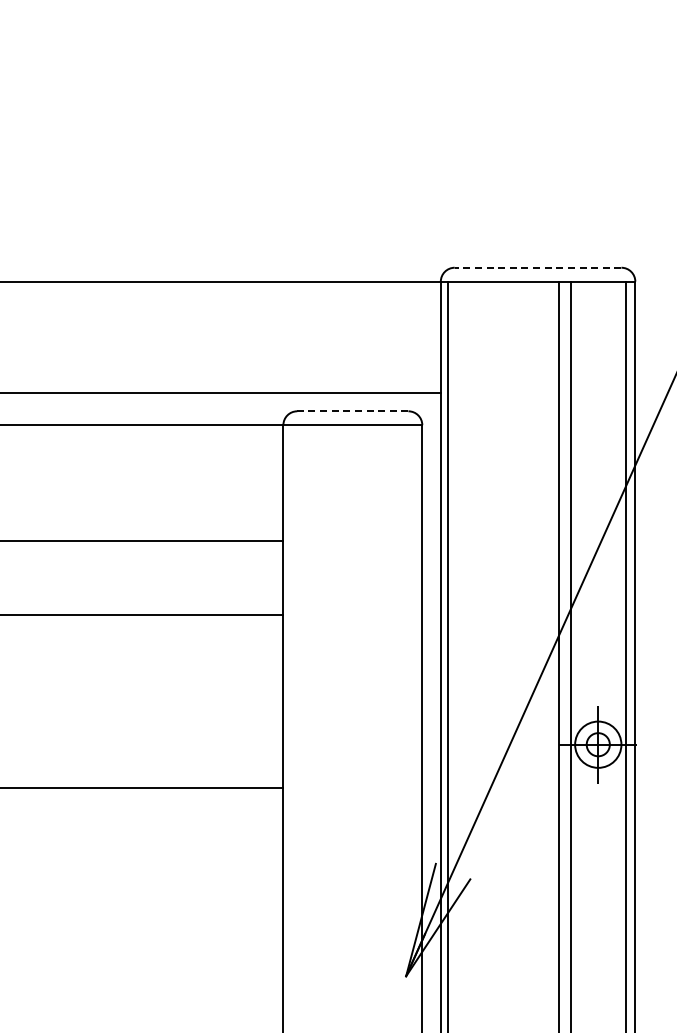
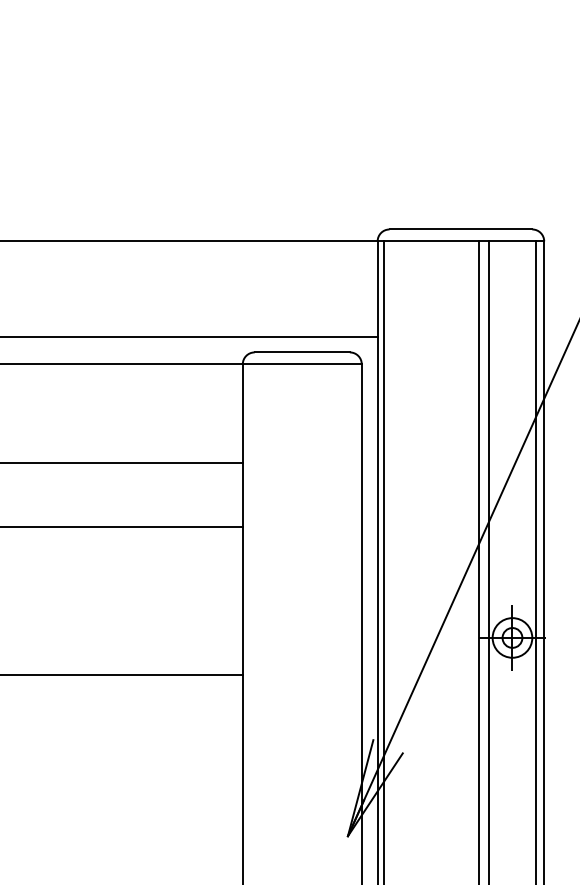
line: (537, 267) -> (460, 229), dashed -> solid
line: (352, 411) -> (301, 352), dashed -> solid

